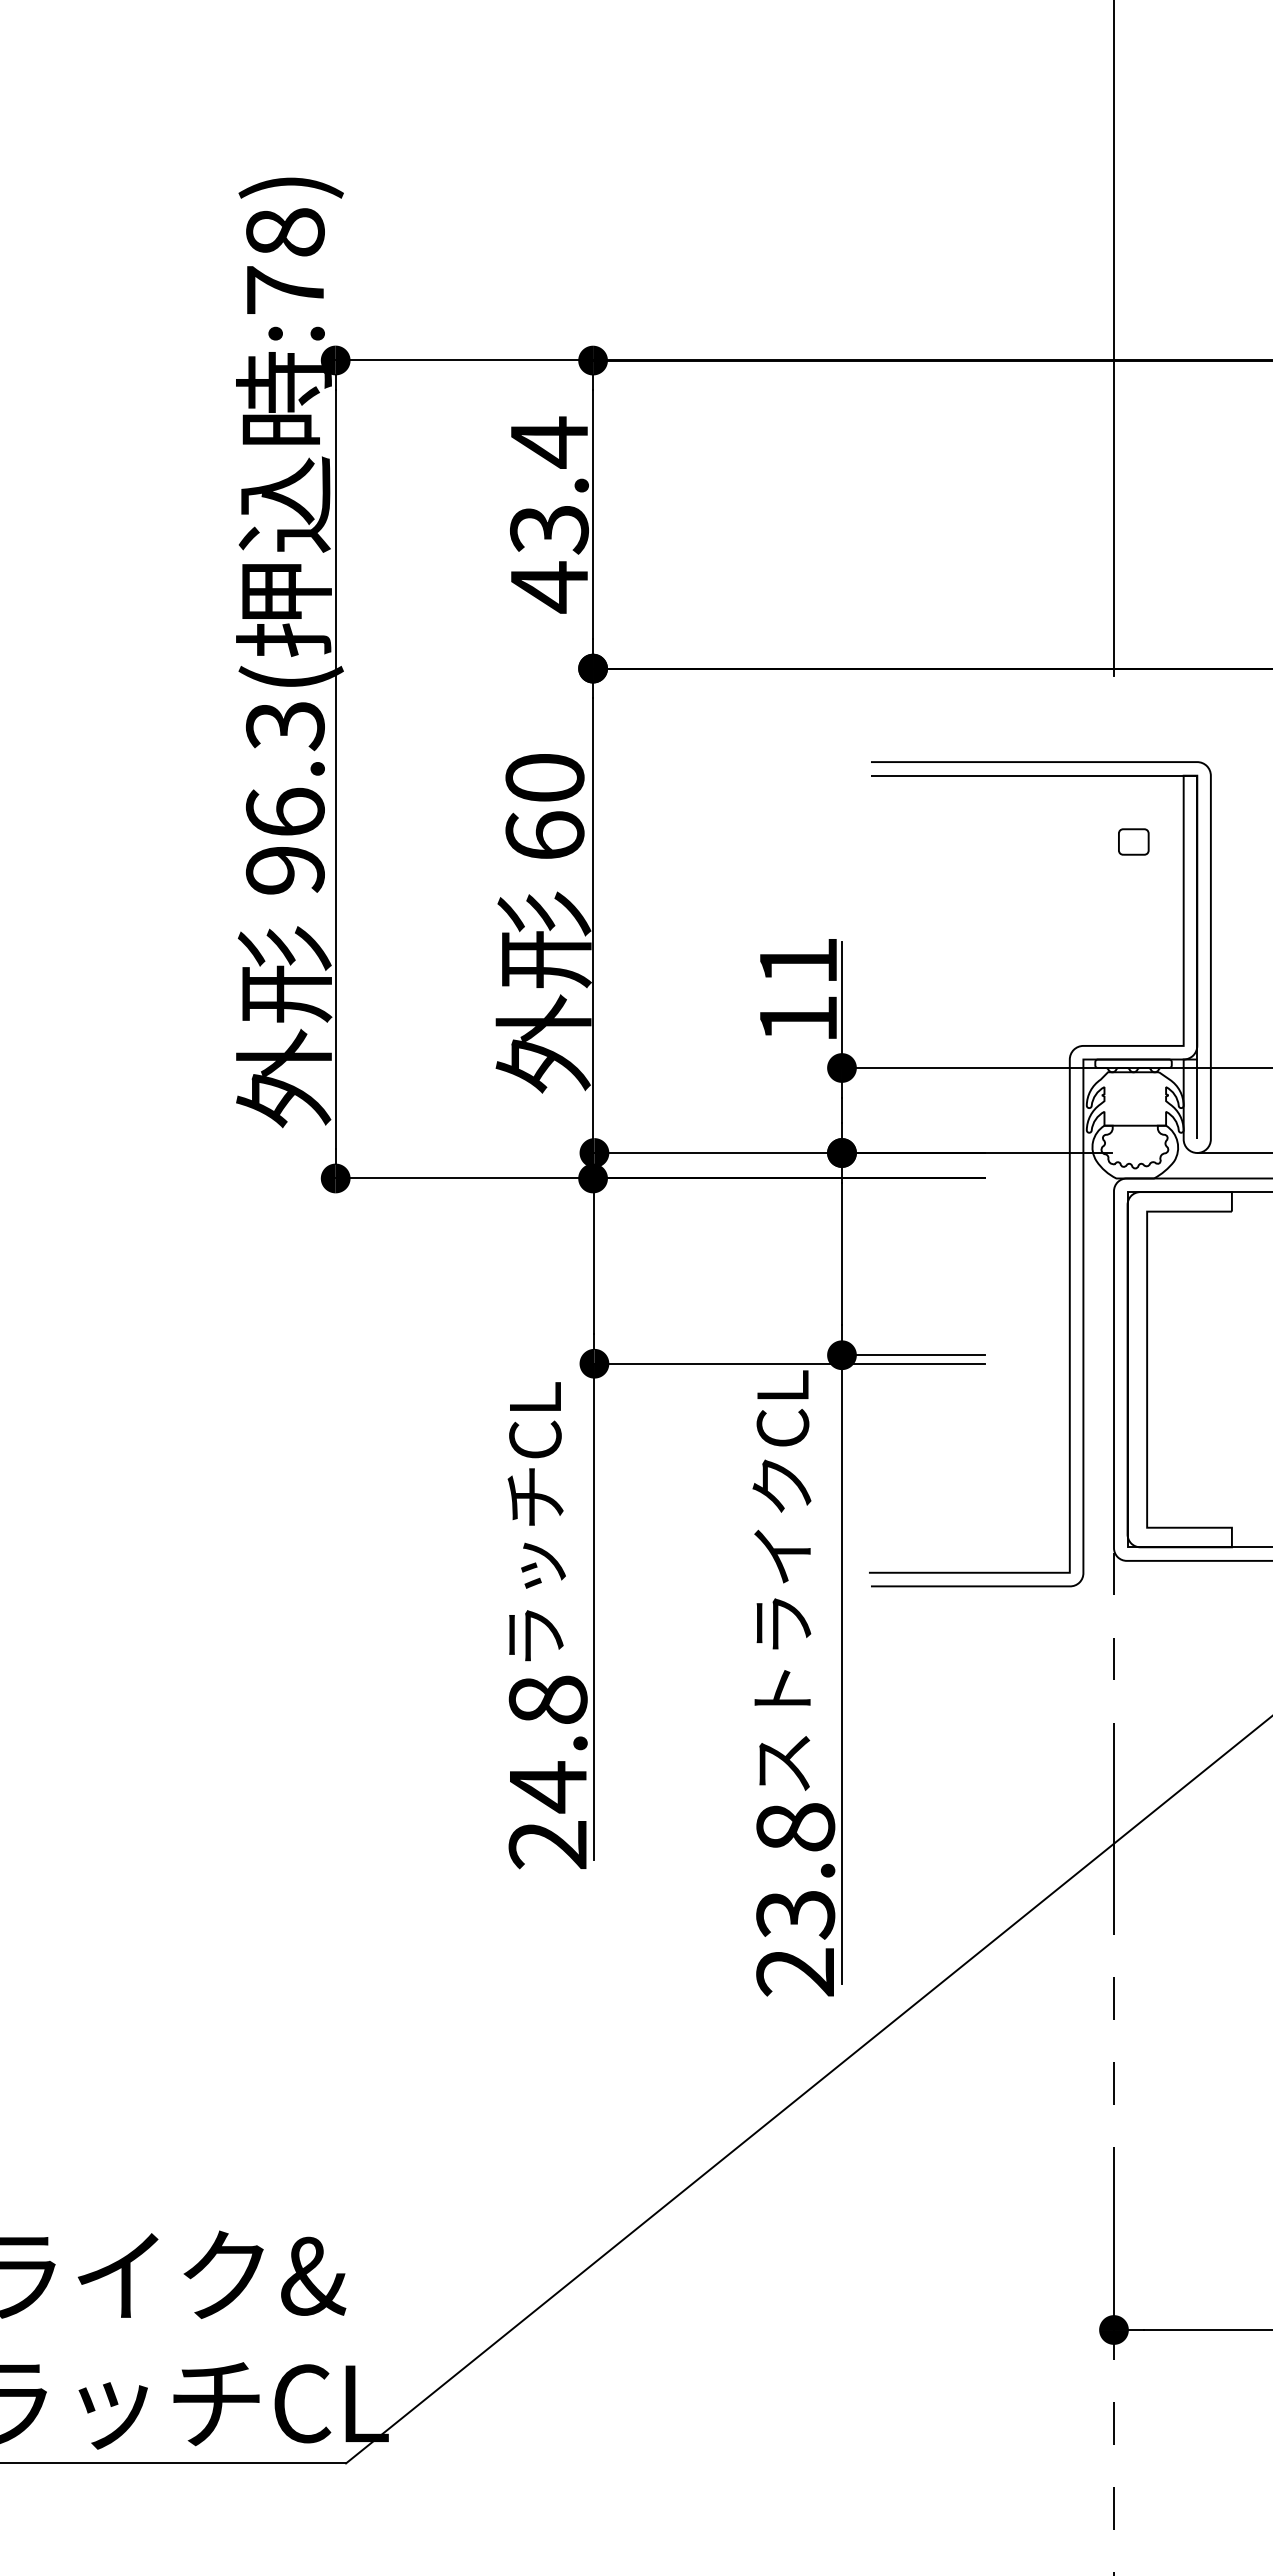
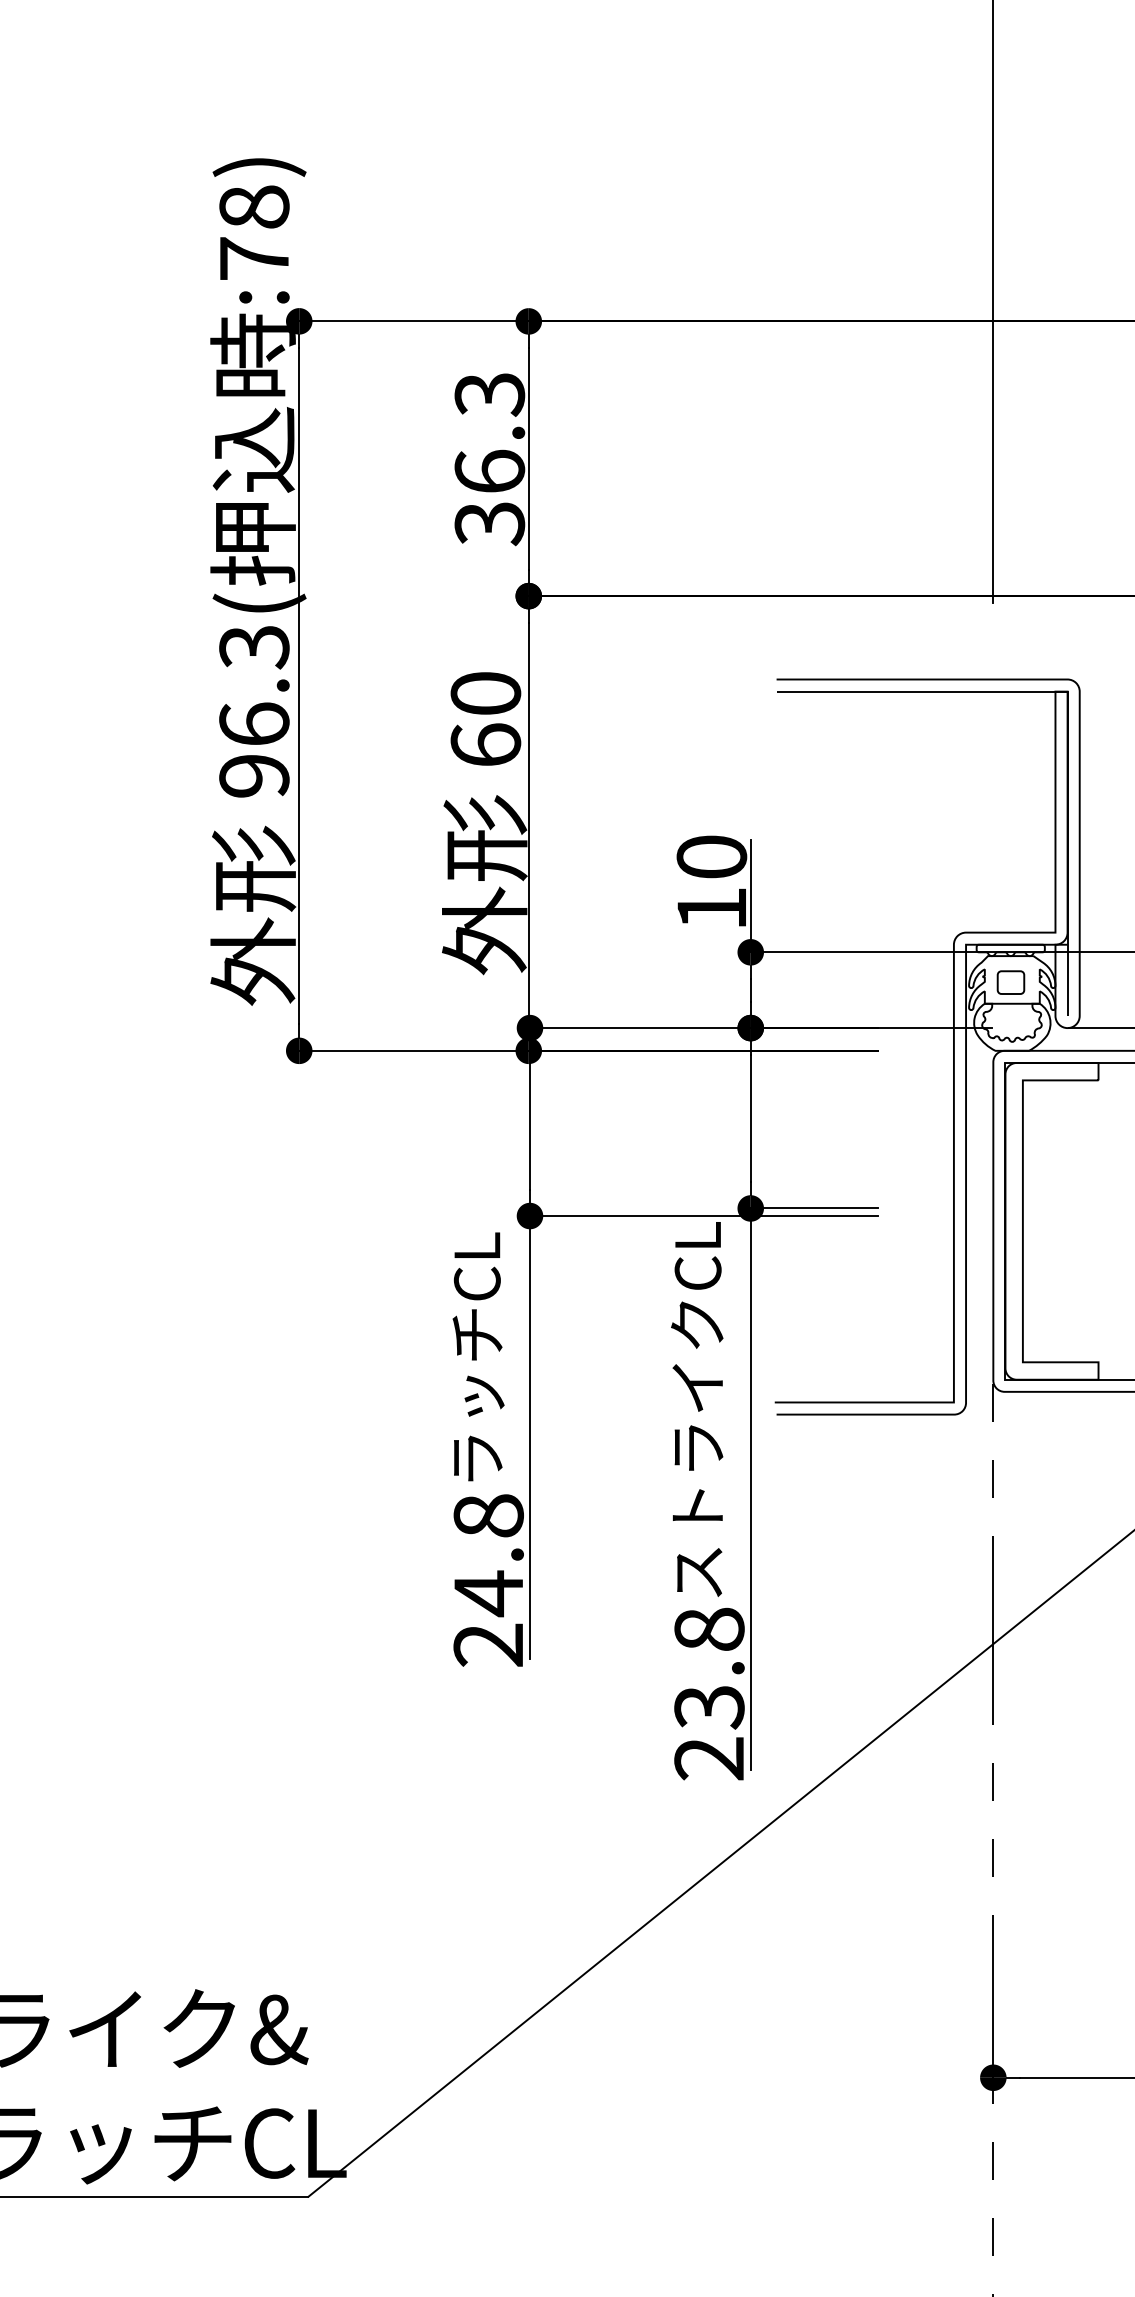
text: (549, 514) -> (489, 458), 43.4 -> 36.3
part: (1133, 841) -> (1010, 982), moved
text: (797, 960) -> (711, 856), 11 -> 10

